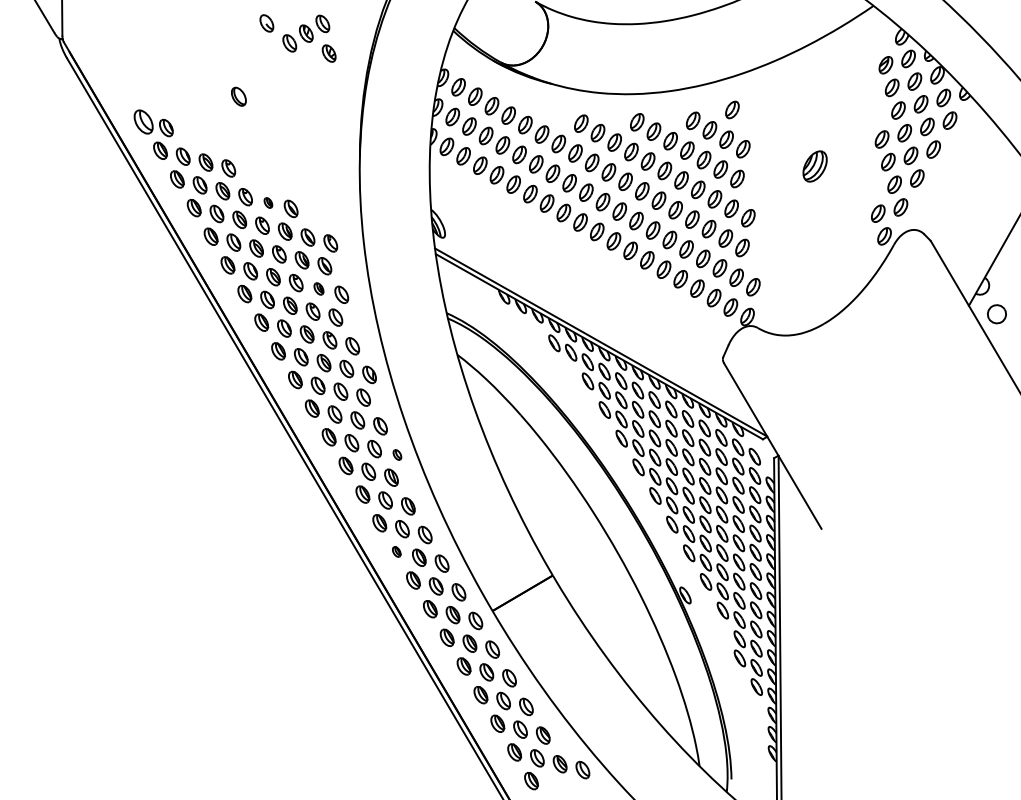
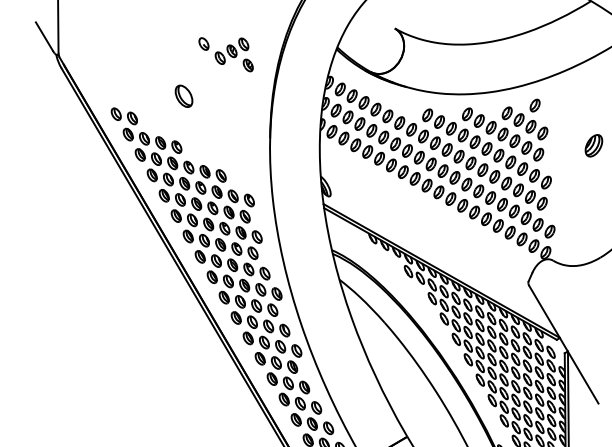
part: (238, 96) -> (183, 96), size x1.67
part: (143, 122) -> (116, 114), size x0.71
part: (268, 202) -> (205, 171), size x1.67
part: (318, 288) -> (240, 232), size x1.43
part: (397, 454) -> (296, 350), size x1.67
part: (396, 551) -> (296, 419), size x1.67

